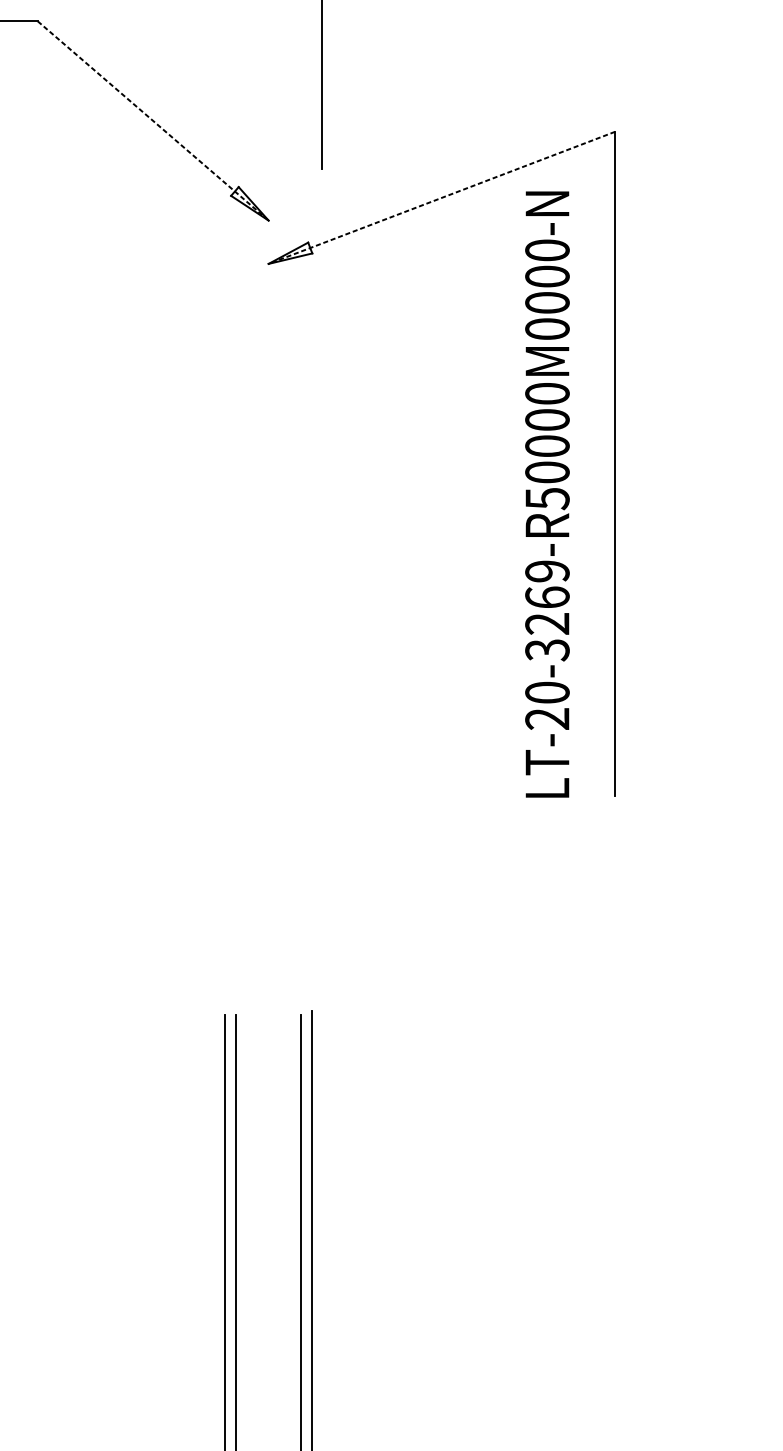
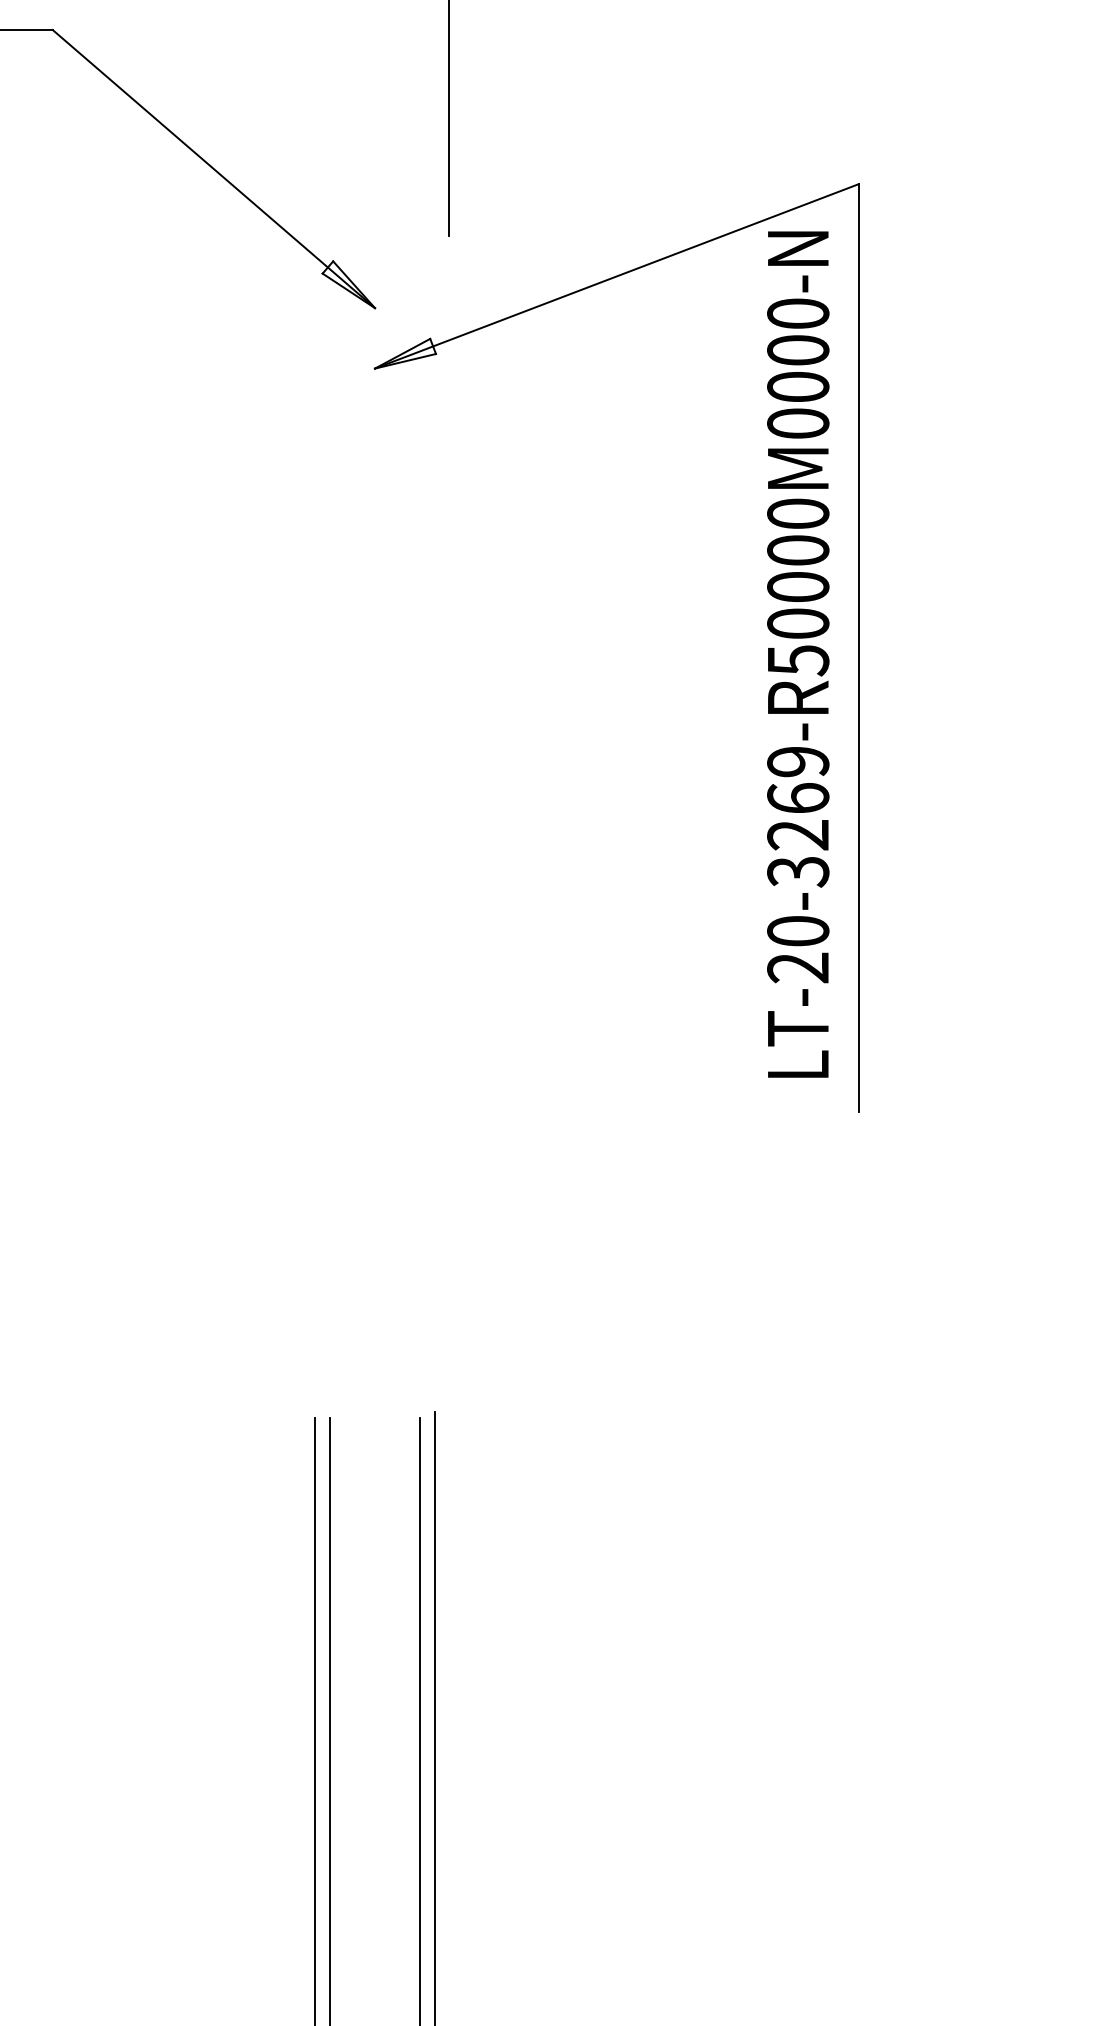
line: (152, 121) -> (213, 169), dashed -> solid
line: (441, 197) -> (616, 276), dashed -> solid
text: (547, 494) -> (798, 654), moved

